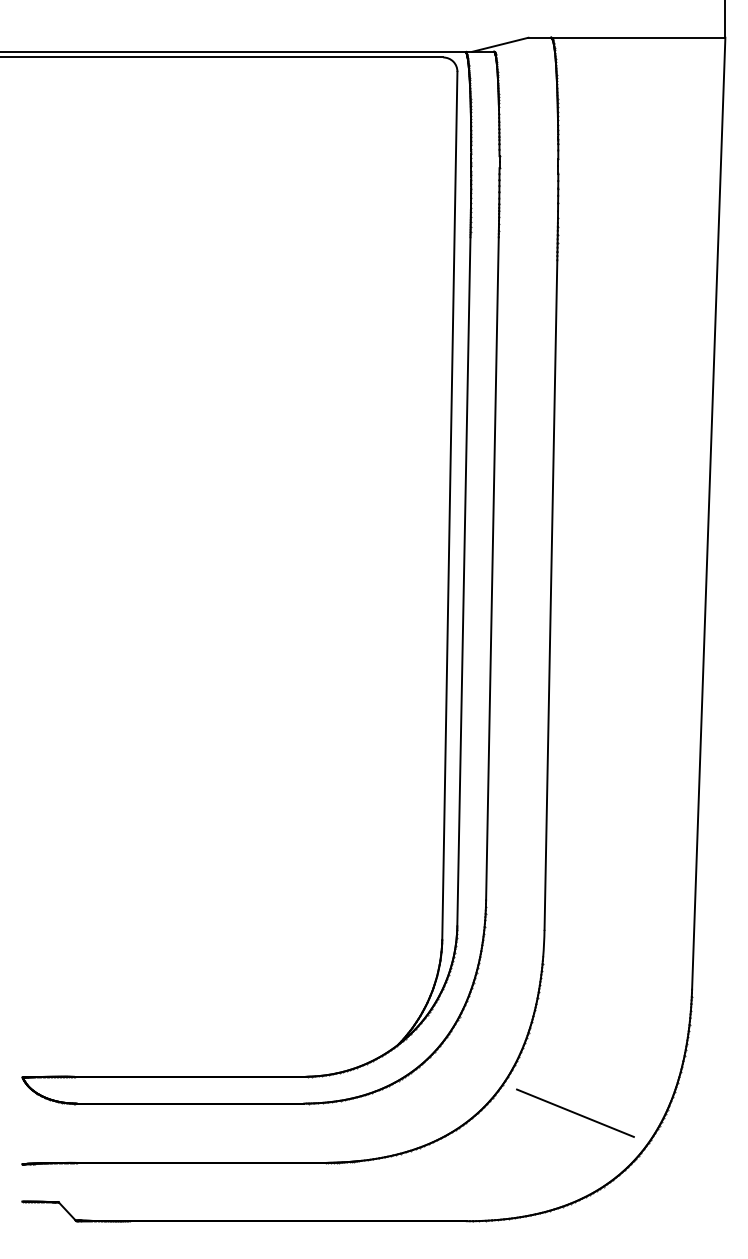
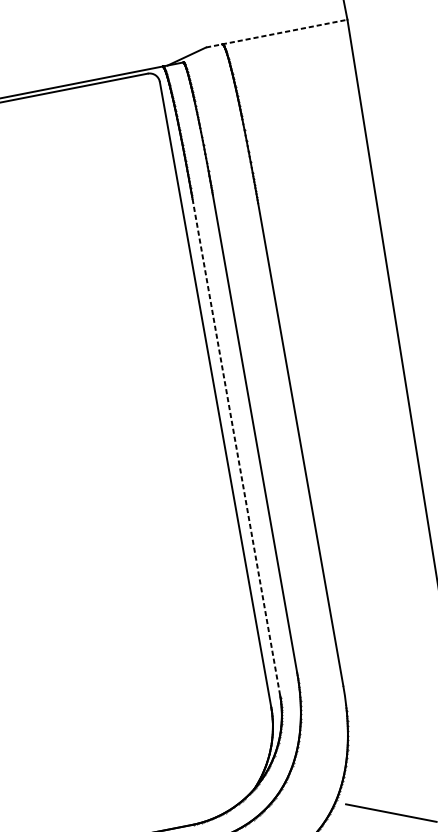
line: (627, 37) -> (277, 33), solid -> dashed
line: (463, 581) -> (236, 447), solid -> dashed

